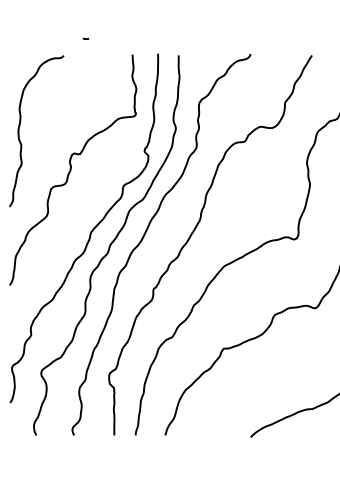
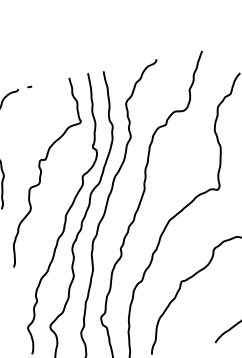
line: (85, 38) -> (29, 86), moved

